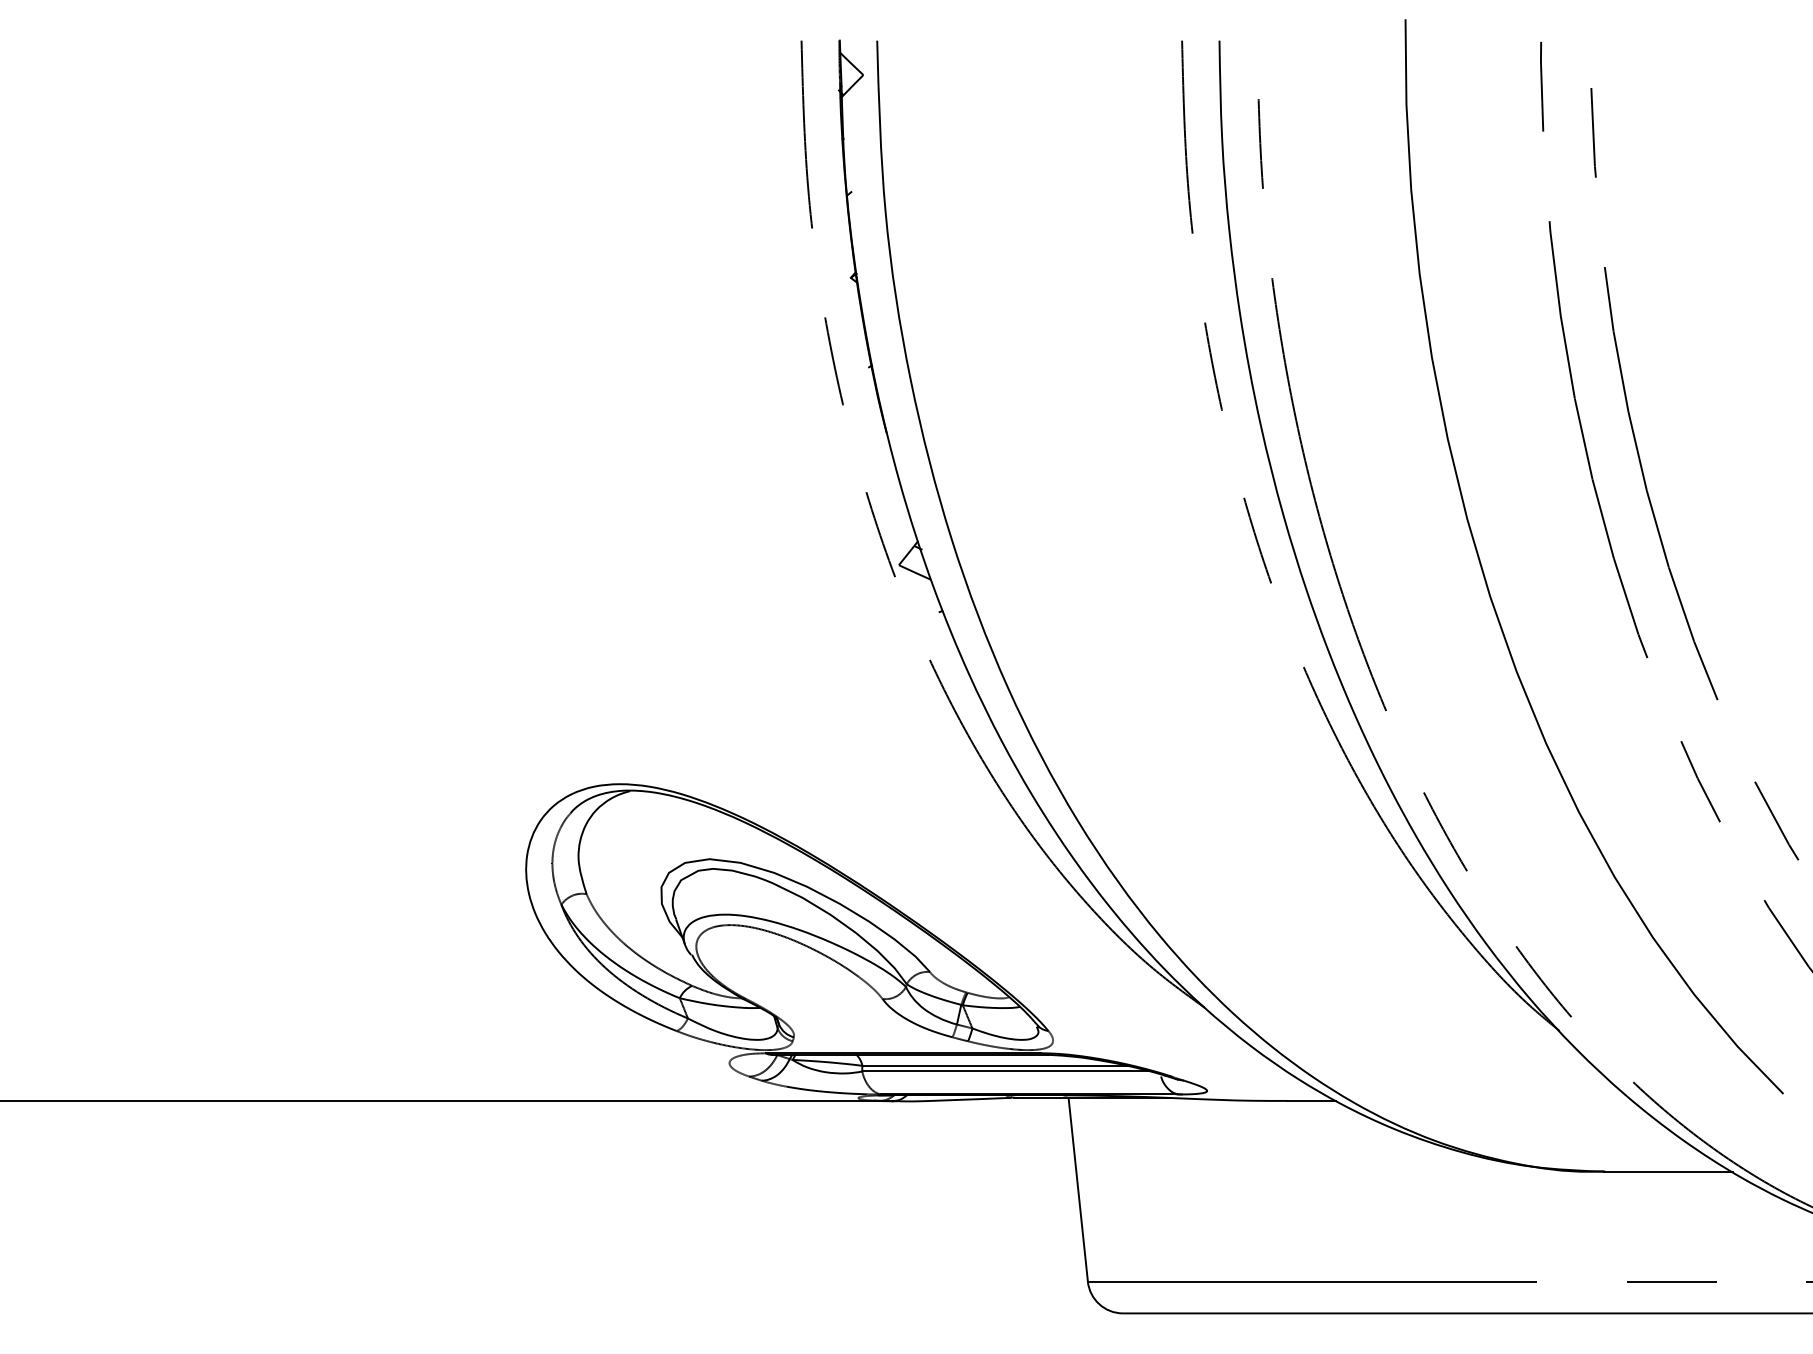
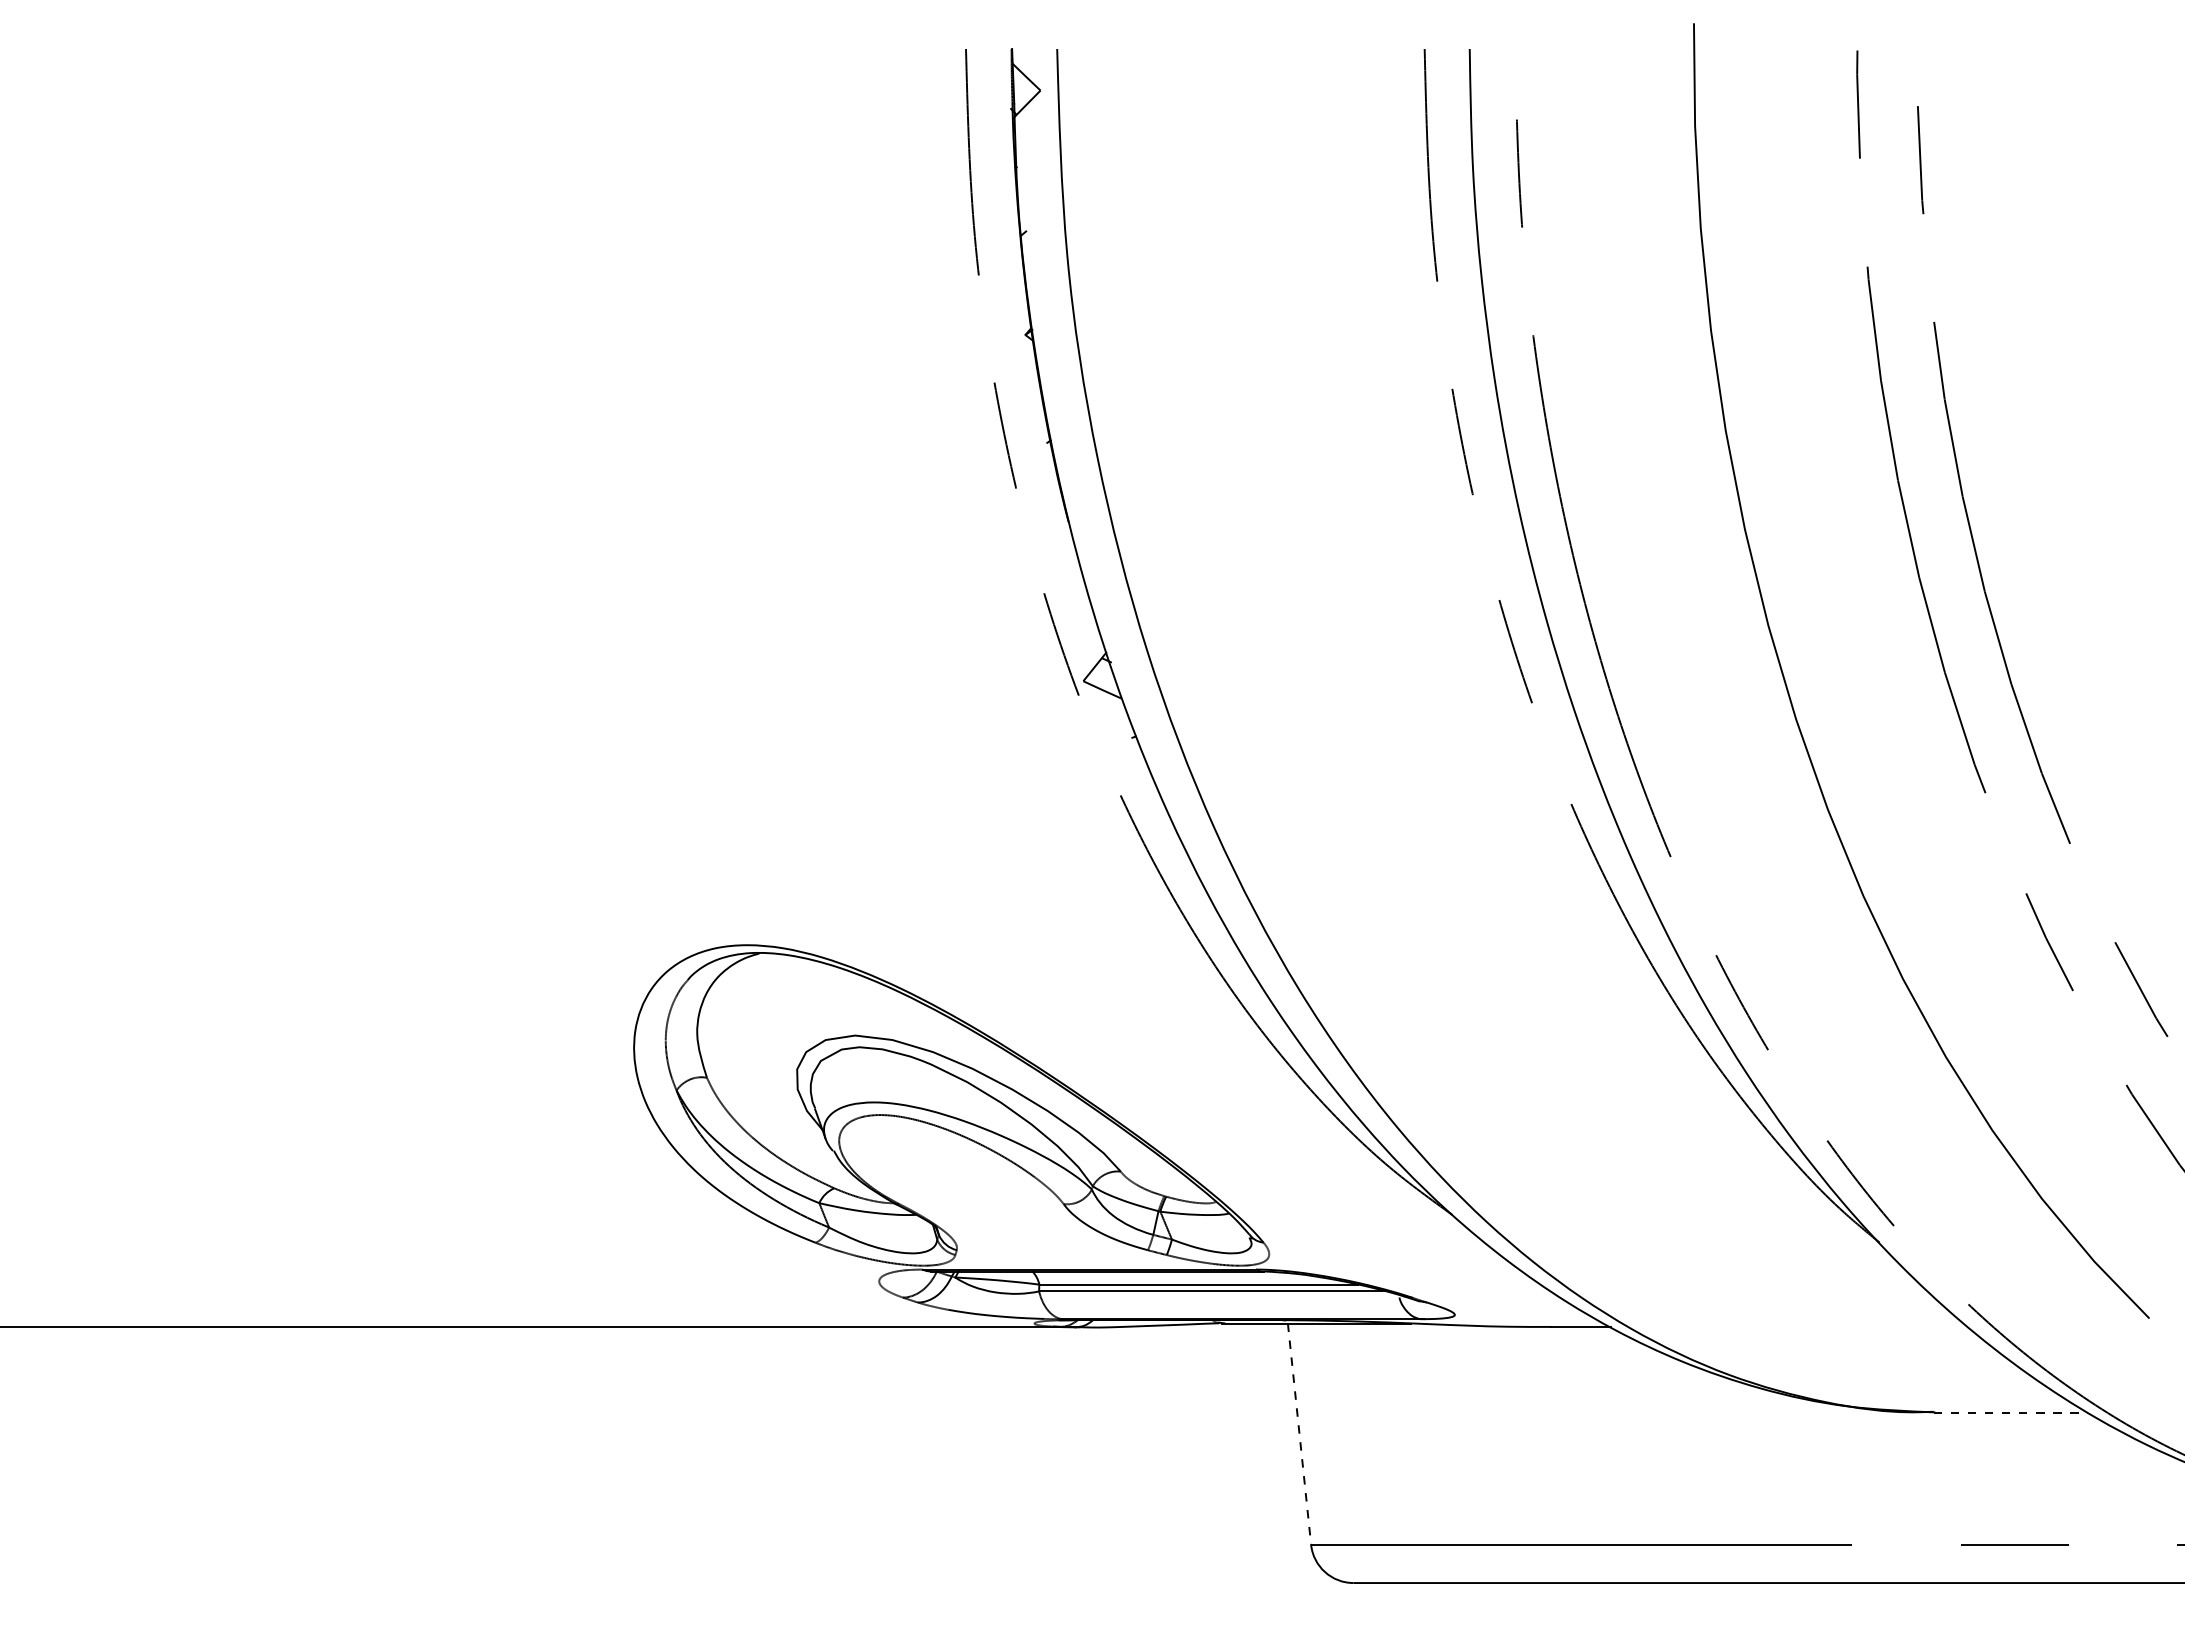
line: (1668, 1171) -> (2011, 1412), solid -> dashed
line: (1078, 1190) -> (1299, 1434), solid -> dashed

